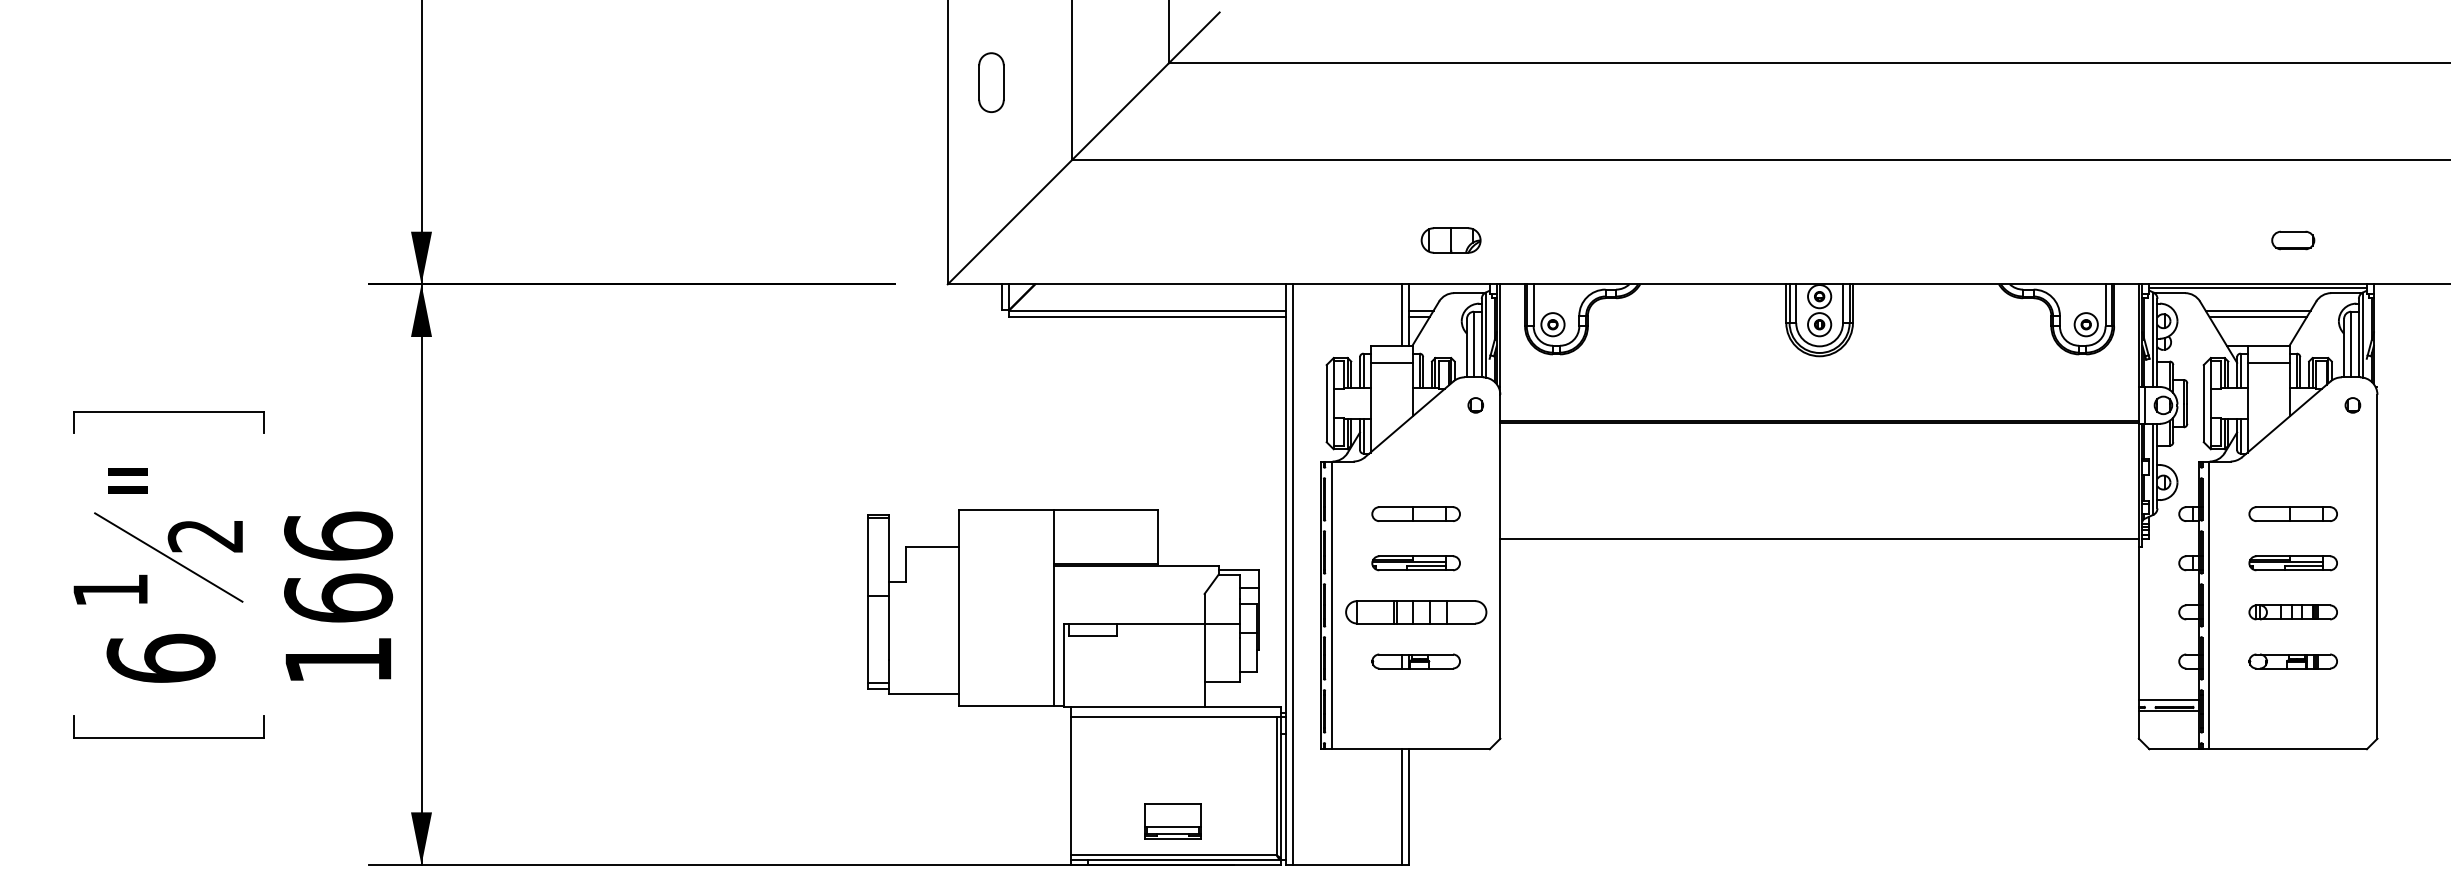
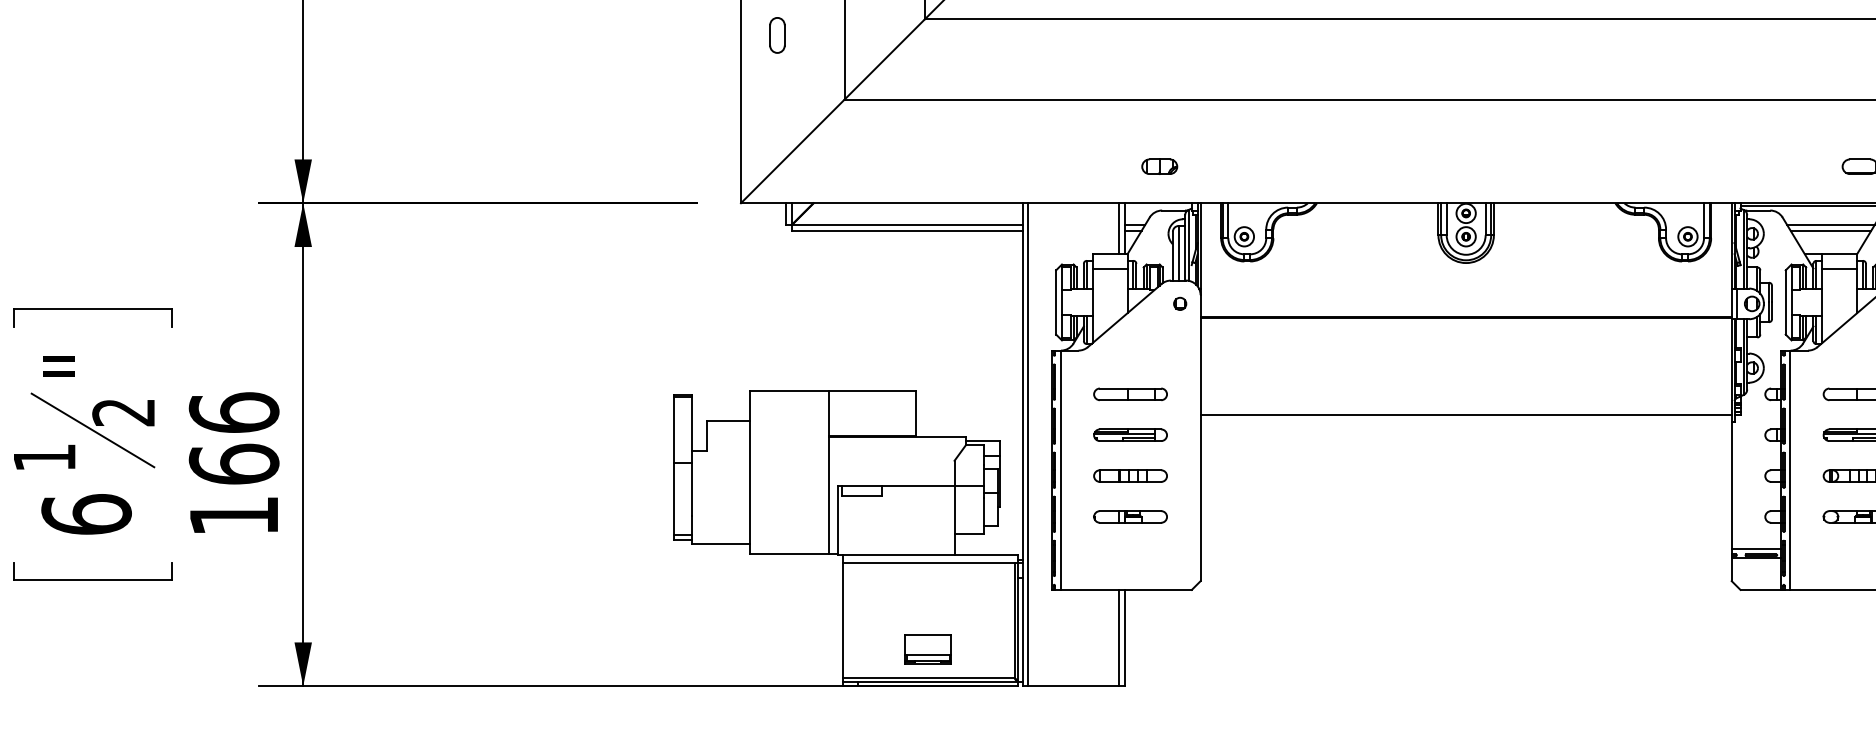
part: (991, 82) -> (777, 35), size x0.71
part: (1451, 240) -> (1159, 166), size x0.71
part: (1415, 612) -> (1130, 476), size x0.62

